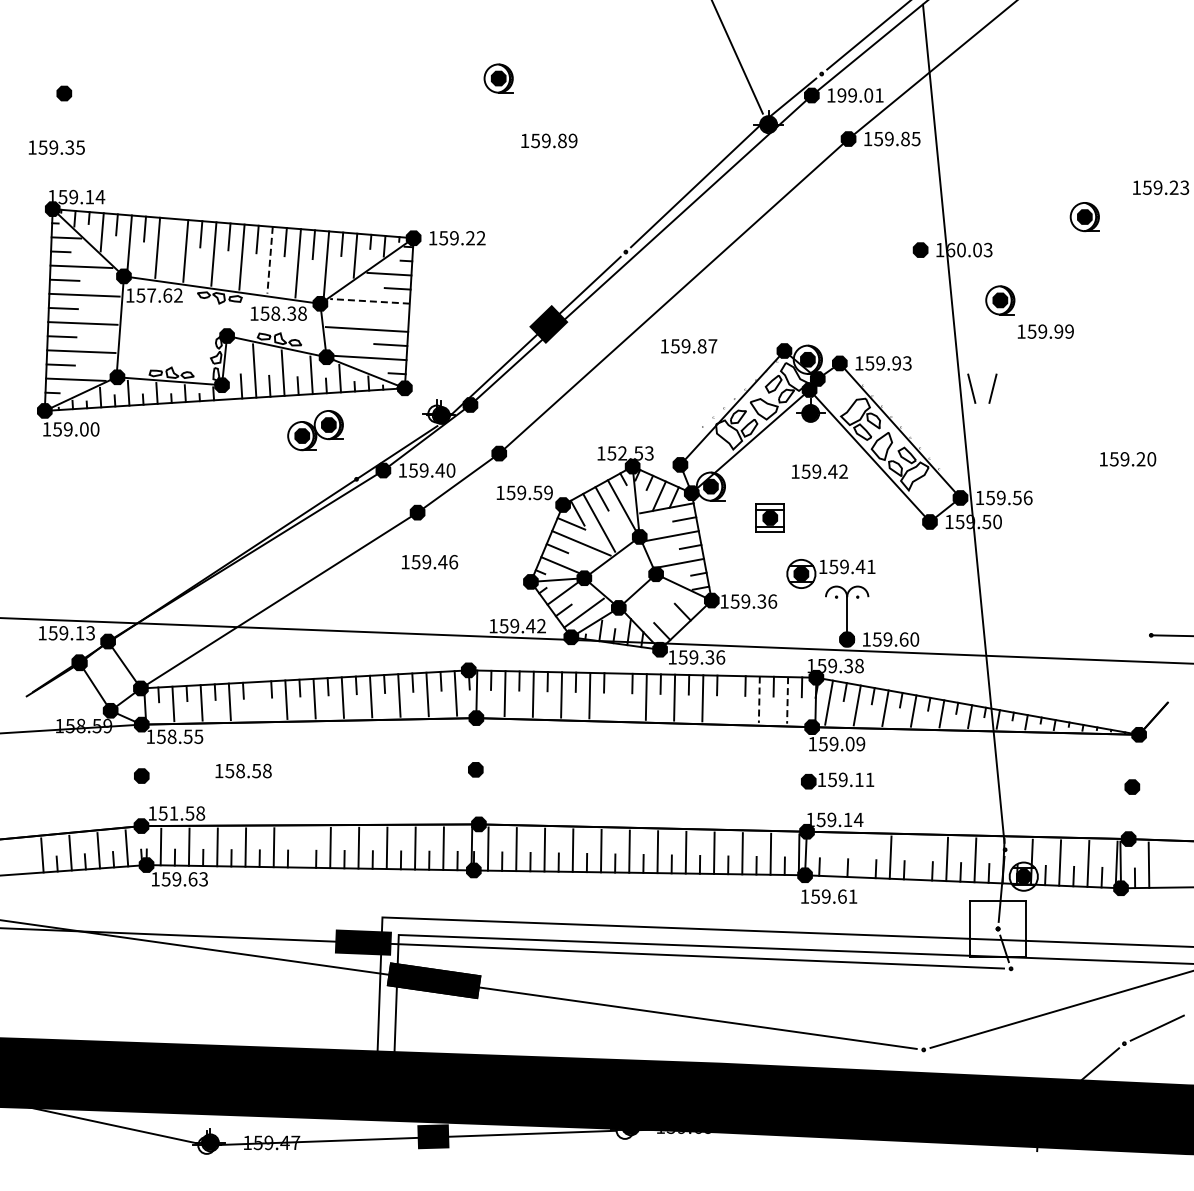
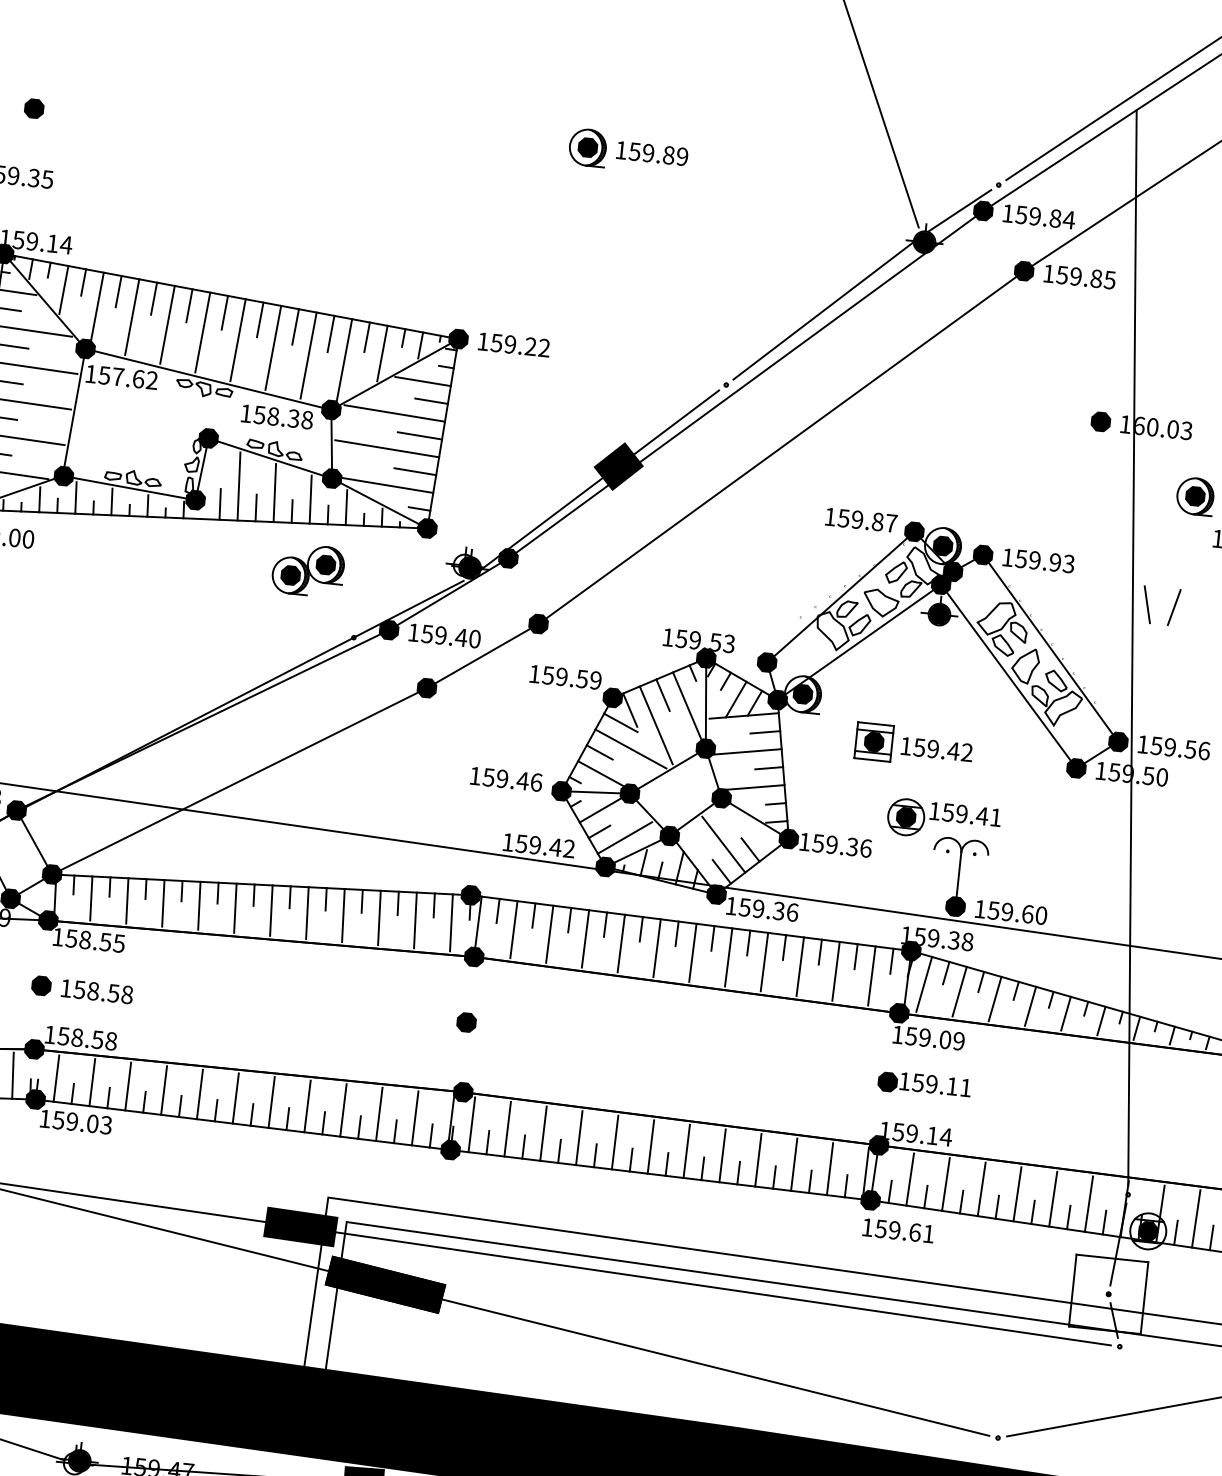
text: (860, 95) -> (1045, 217), 199.01 -> 159.84
text: (549, 140) -> (652, 153), moved
line: (173, 231) -> (154, 298), added
line: (270, 260) -> (273, 348), dashed -> solid
line: (370, 301) -> (395, 413), dashed -> solid
line: (391, 316) -> (420, 435), added
text: (689, 346) -> (861, 520), moved
text: (622, 453) -> (695, 640), 152.53 -> 159.53
text: (819, 471) -> (936, 749), moved
text: (429, 562) -> (505, 779), moved
line: (661, 610) -> (723, 844), added
line: (617, 696) -> (656, 948), added
line: (730, 698) -> (799, 965), added
line: (258, 700) -> (199, 905), added
line: (759, 700) -> (836, 972), dashed -> solid
line: (787, 700) -> (871, 976), dashed -> solid
text: (243, 770) -> (97, 990), moved
text: (173, 813) -> (76, 1037), 151.58 -> 158.58
line: (301, 847) -> (234, 1097), added
line: (833, 855) -> (909, 1179), added
line: (862, 856) -> (946, 1184), added
line: (918, 858) -> (1016, 1194), added
text: (192, 879) -> (92, 1124), 159.63 -> 159.03

